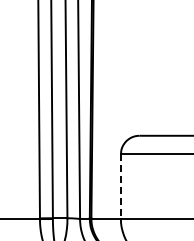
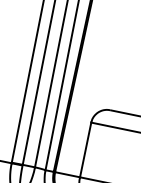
line: (120, 187) -> (85, 150), dashed -> solid

